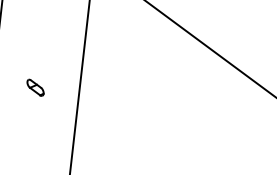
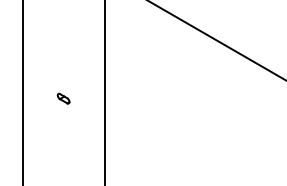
part: (35, 87) -> (63, 98), size x0.71

